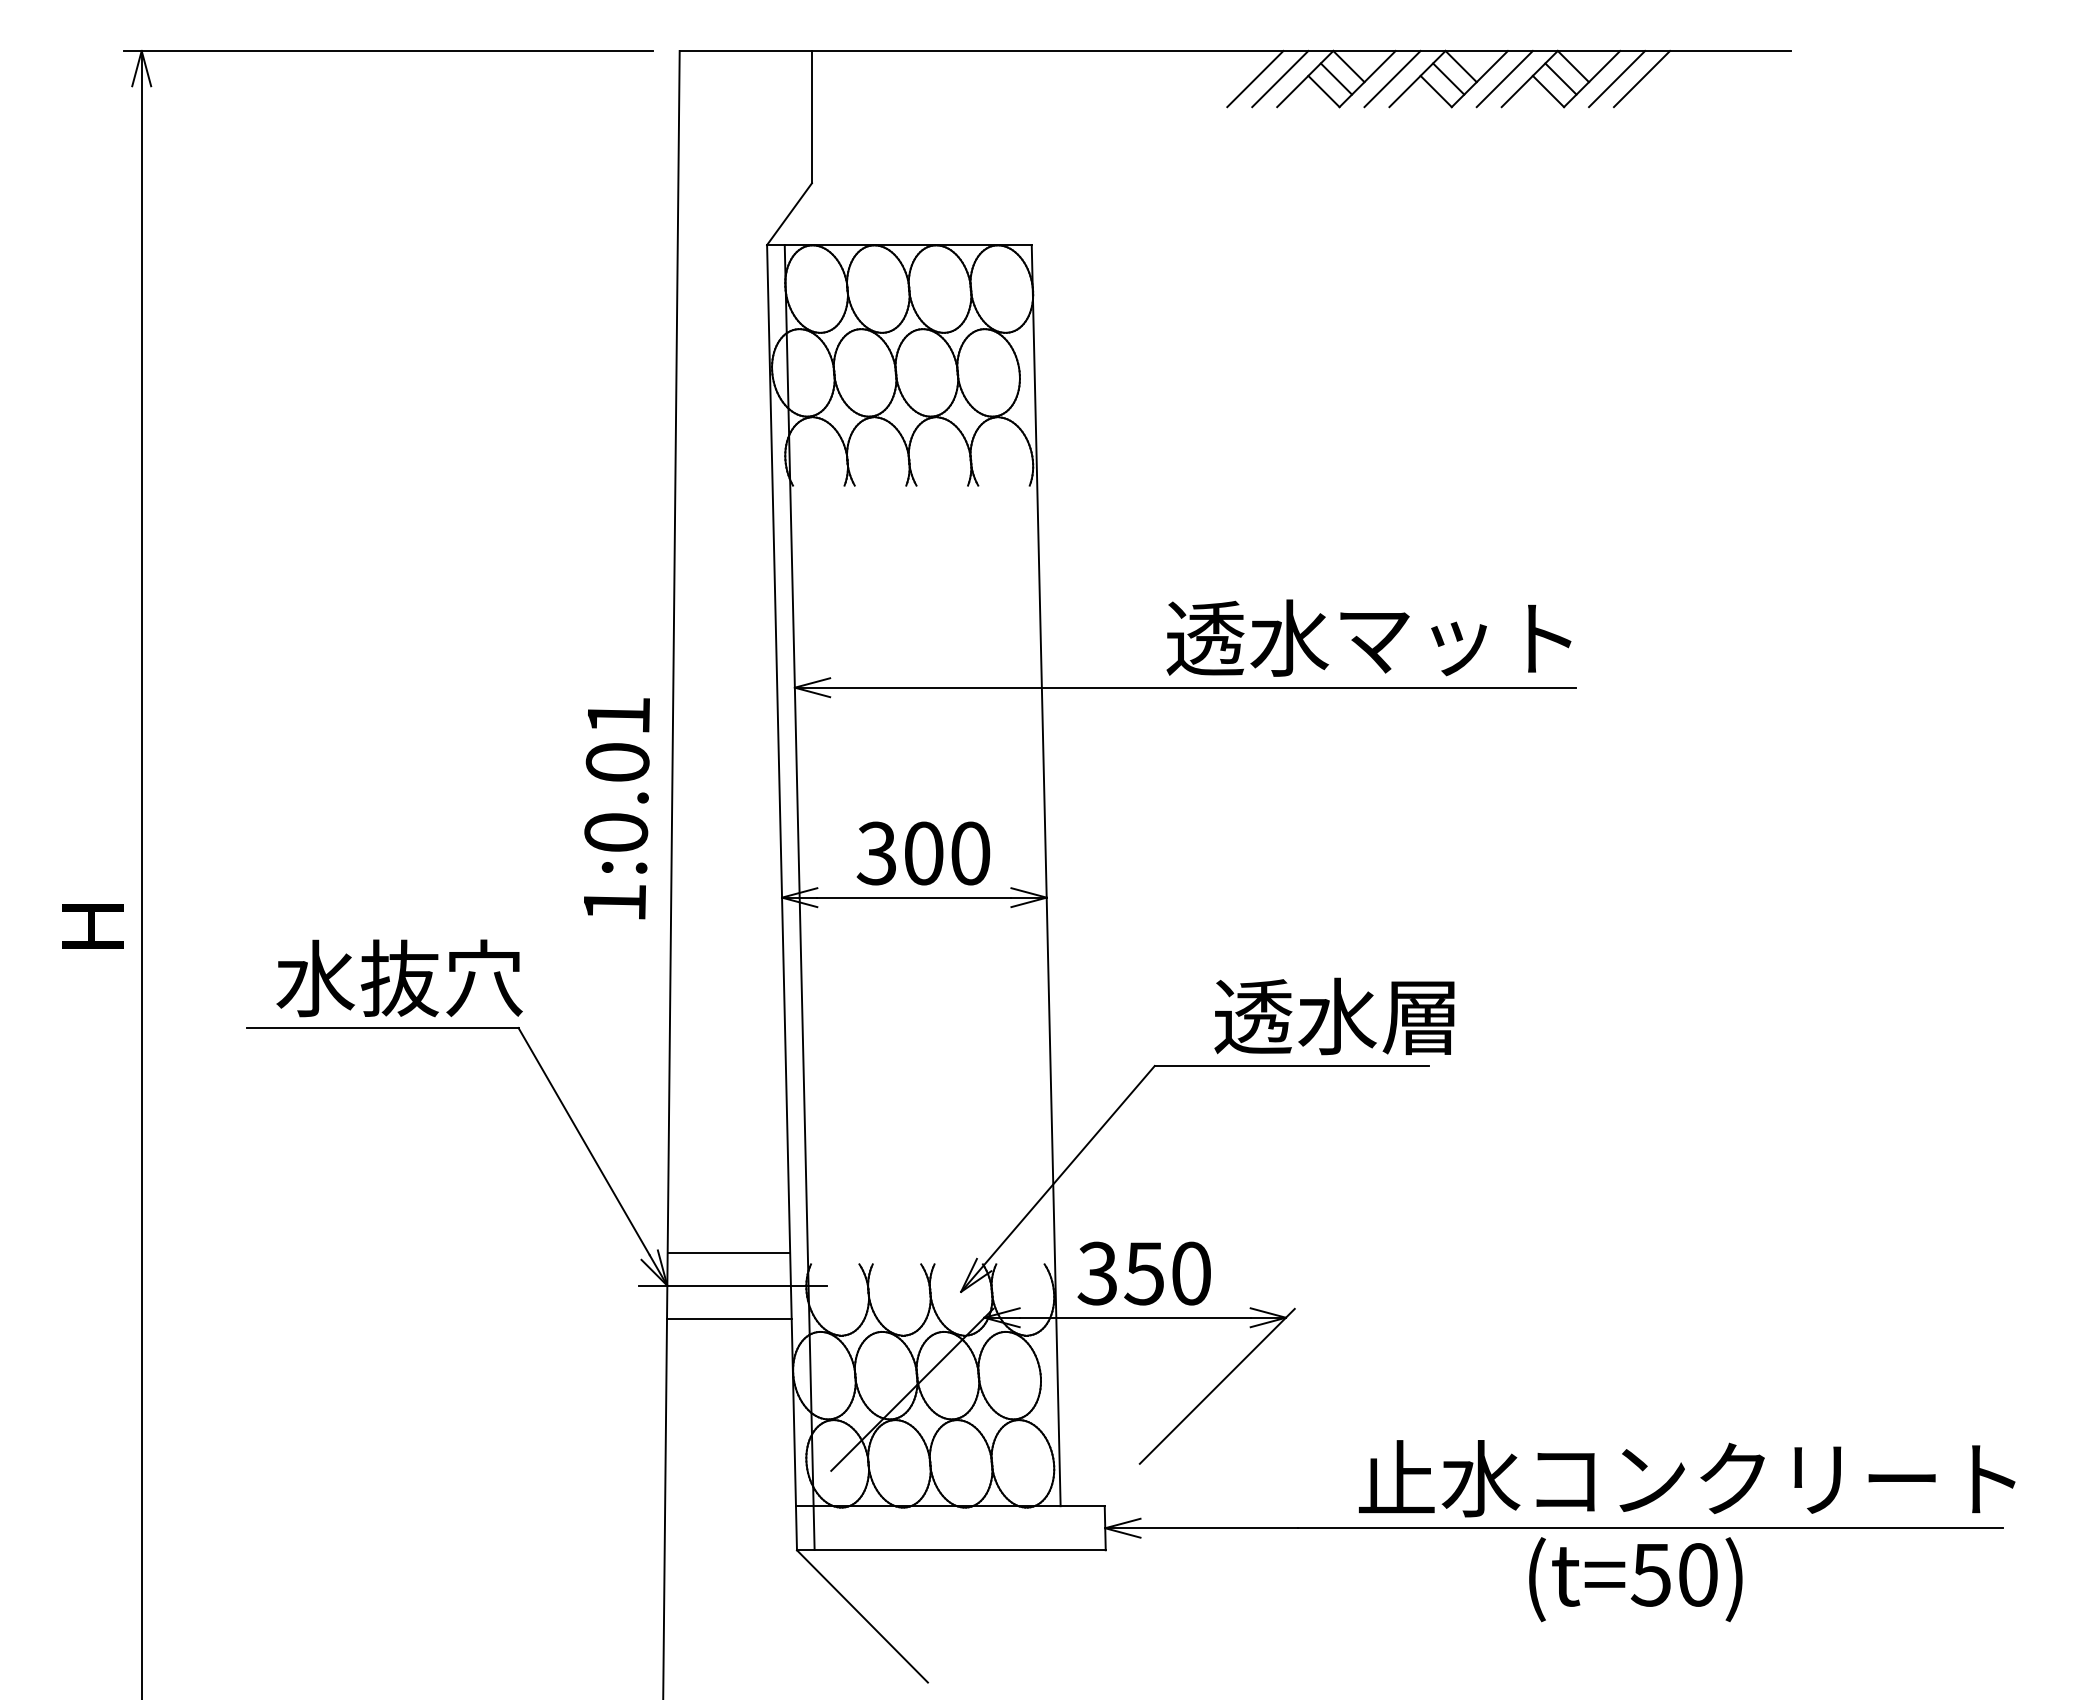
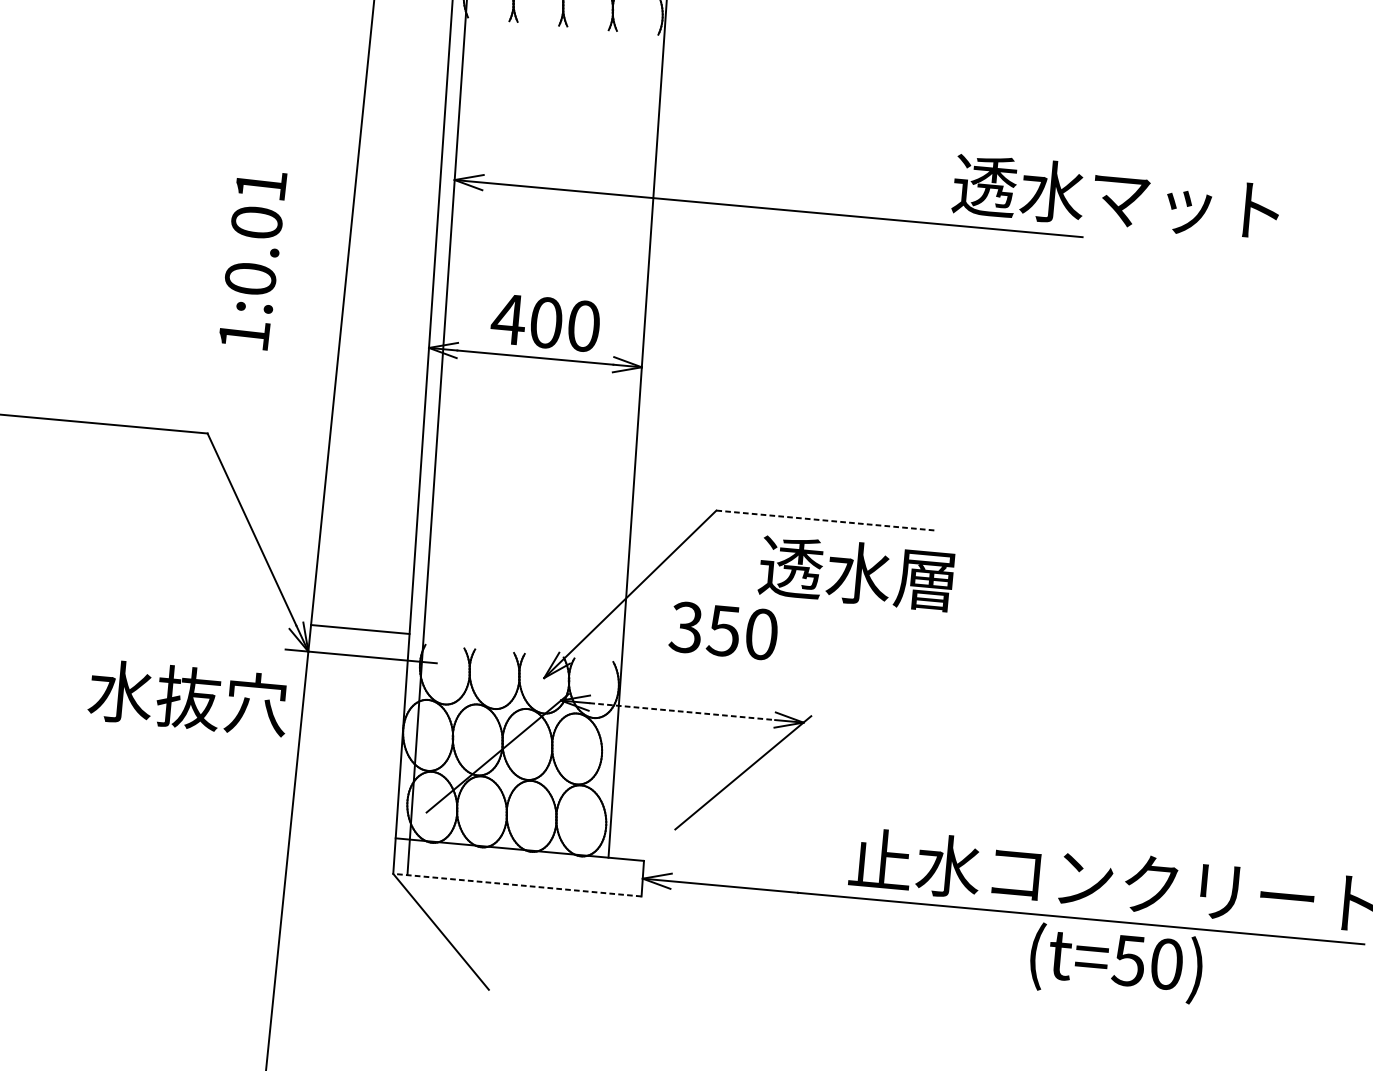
text: (1368, 637) -> (1116, 197), moved
text: (616, 808) -> (252, 259), moved
text: (876, 853) -> (508, 319), 300 -> 400
text: (399, 978) -> (188, 698), moved
text: (1334, 1016) -> (856, 573), moved
line: (1292, 1066) -> (827, 521), solid -> dashed
text: (1143, 1273) -> (723, 630), moved
line: (1135, 1317) -> (682, 711), solid -> dashed
line: (729, 1318) -> (355, 682), removed
line: (950, 1550) -> (516, 885), solid -> dashed
text: (1635, 1579) -> (1116, 963), moved

